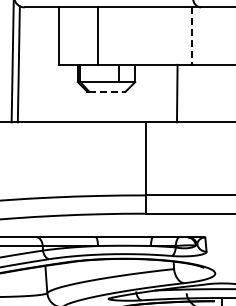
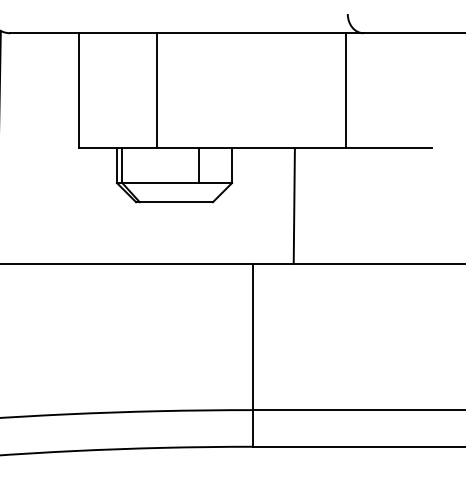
line: (192, 36) -> (346, 91), dashed -> solid
line: (107, 91) -> (176, 201), dashed -> solid
line: (176, 93) -> (292, 205), moved

